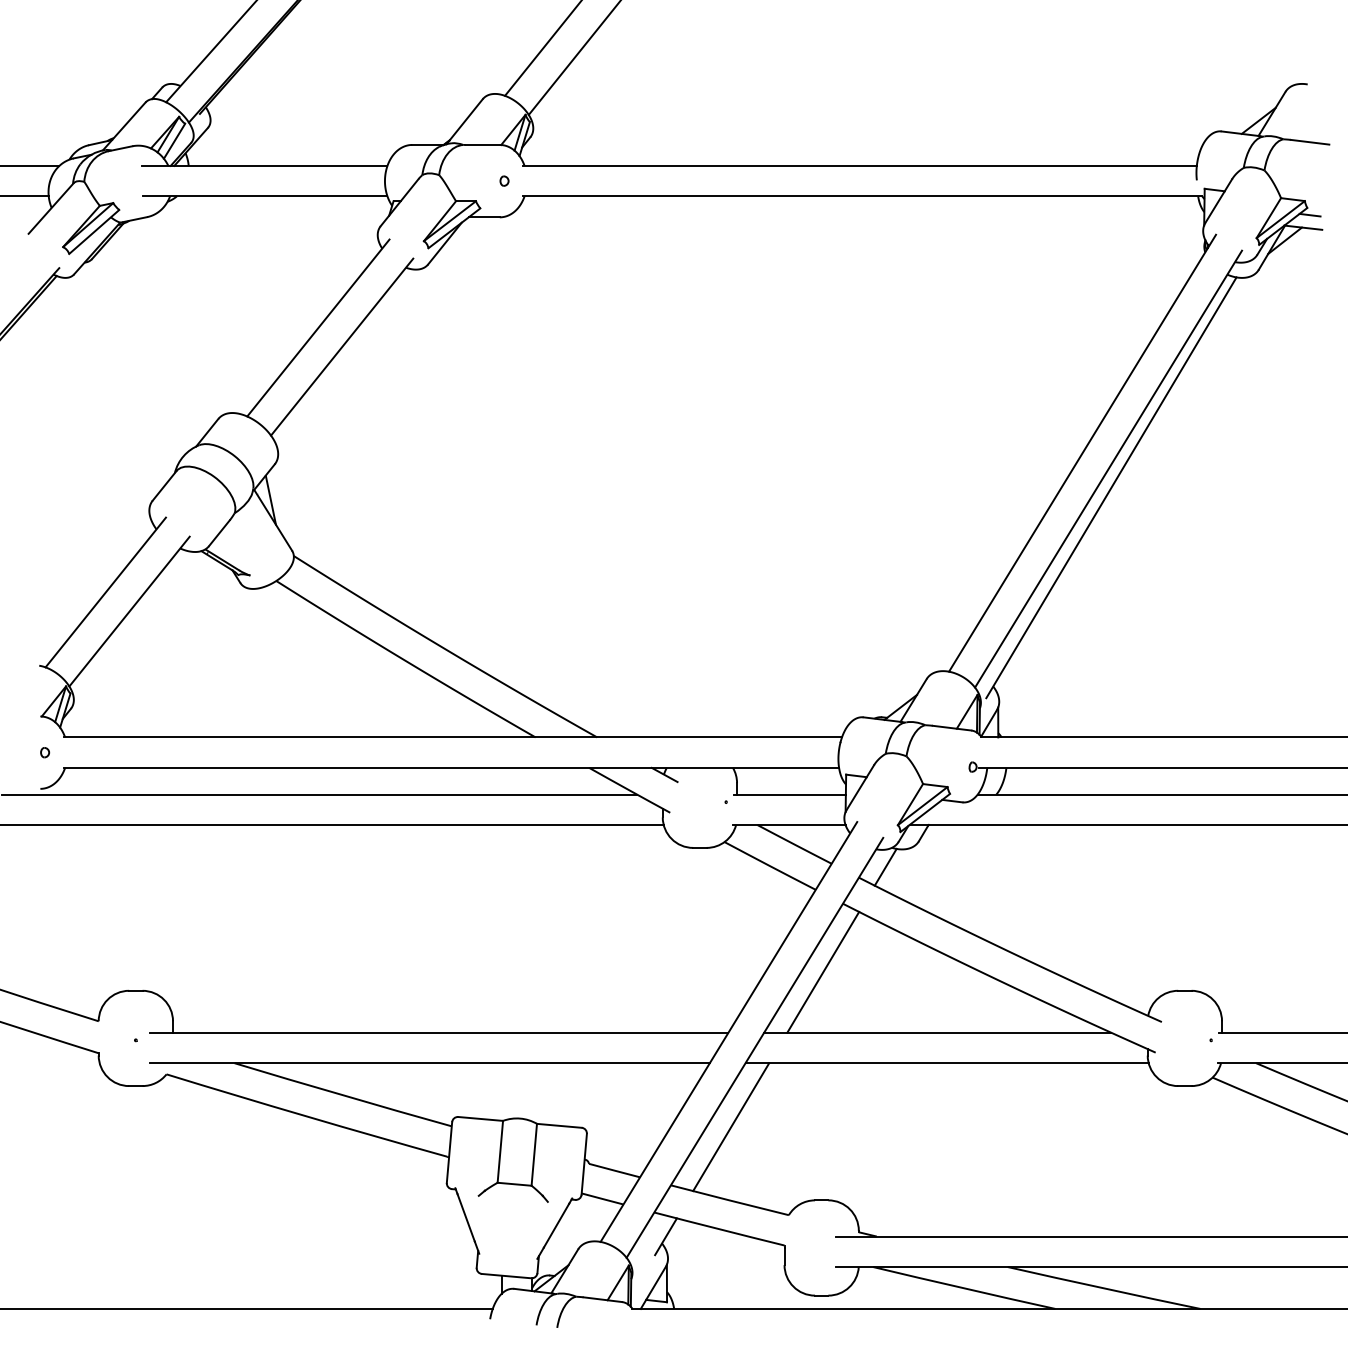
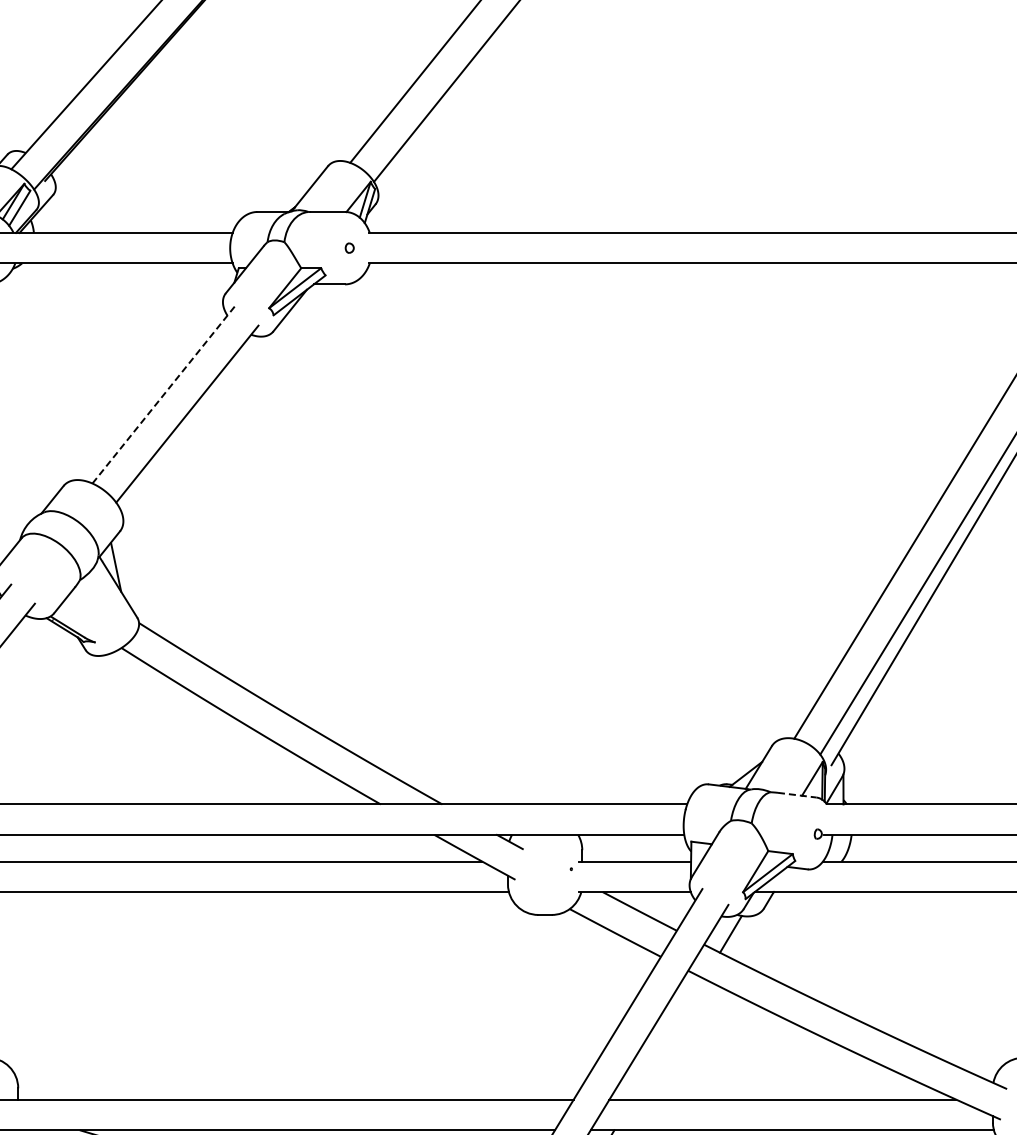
line: (318, 328) -> (163, 395), solid -> dashed
line: (952, 728) -> (797, 795), solid -> dashed
line: (823, 971) -> (668, 1038), removed

